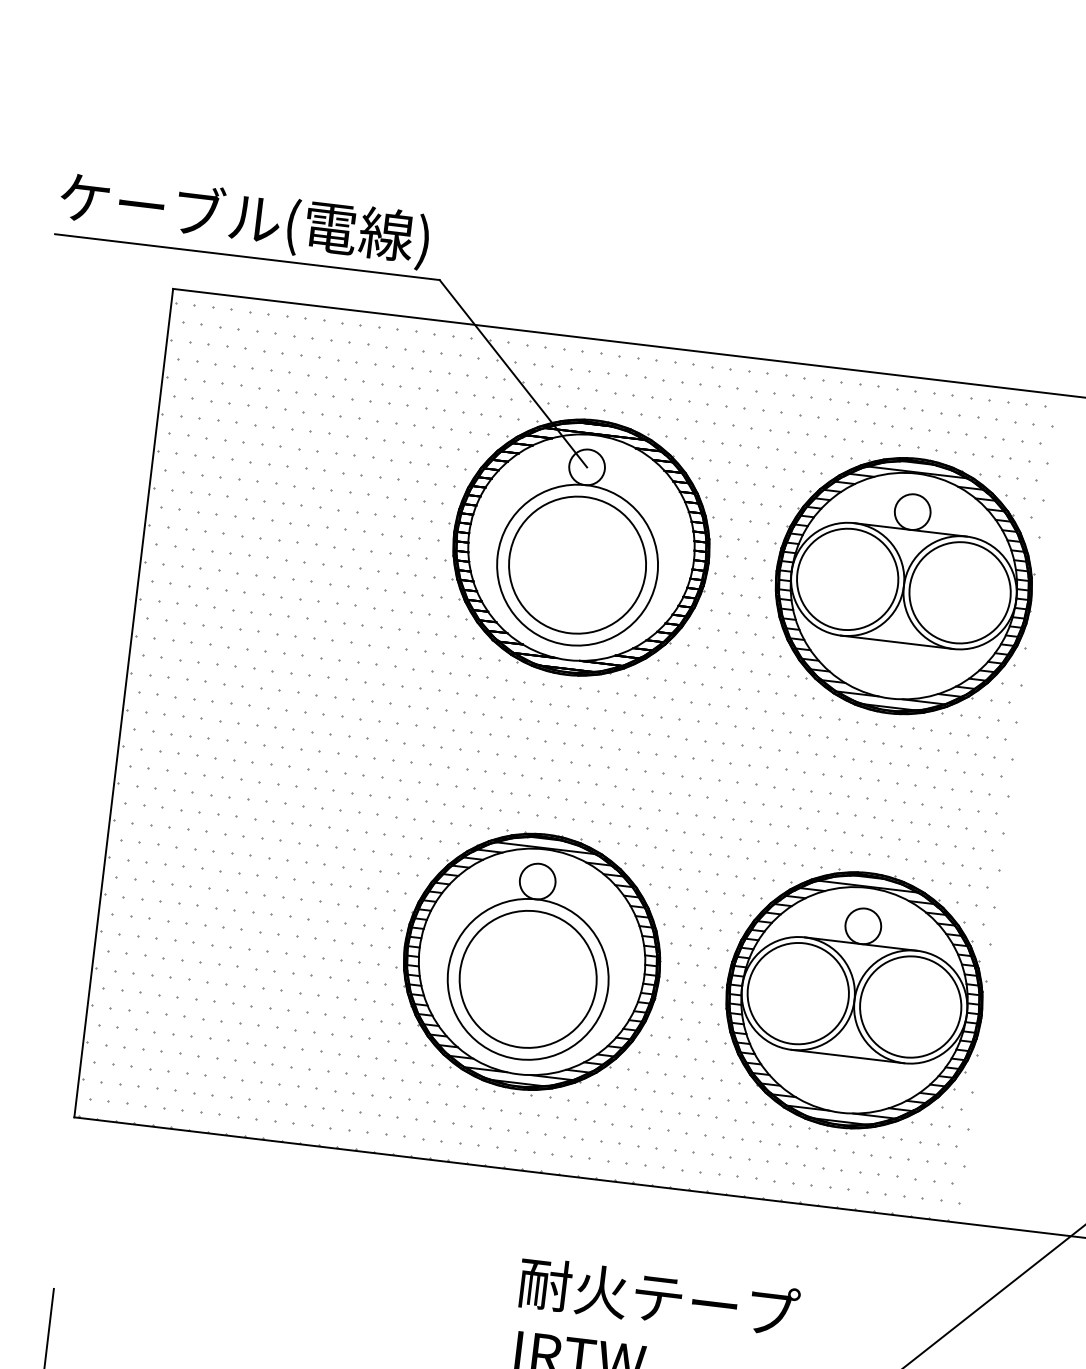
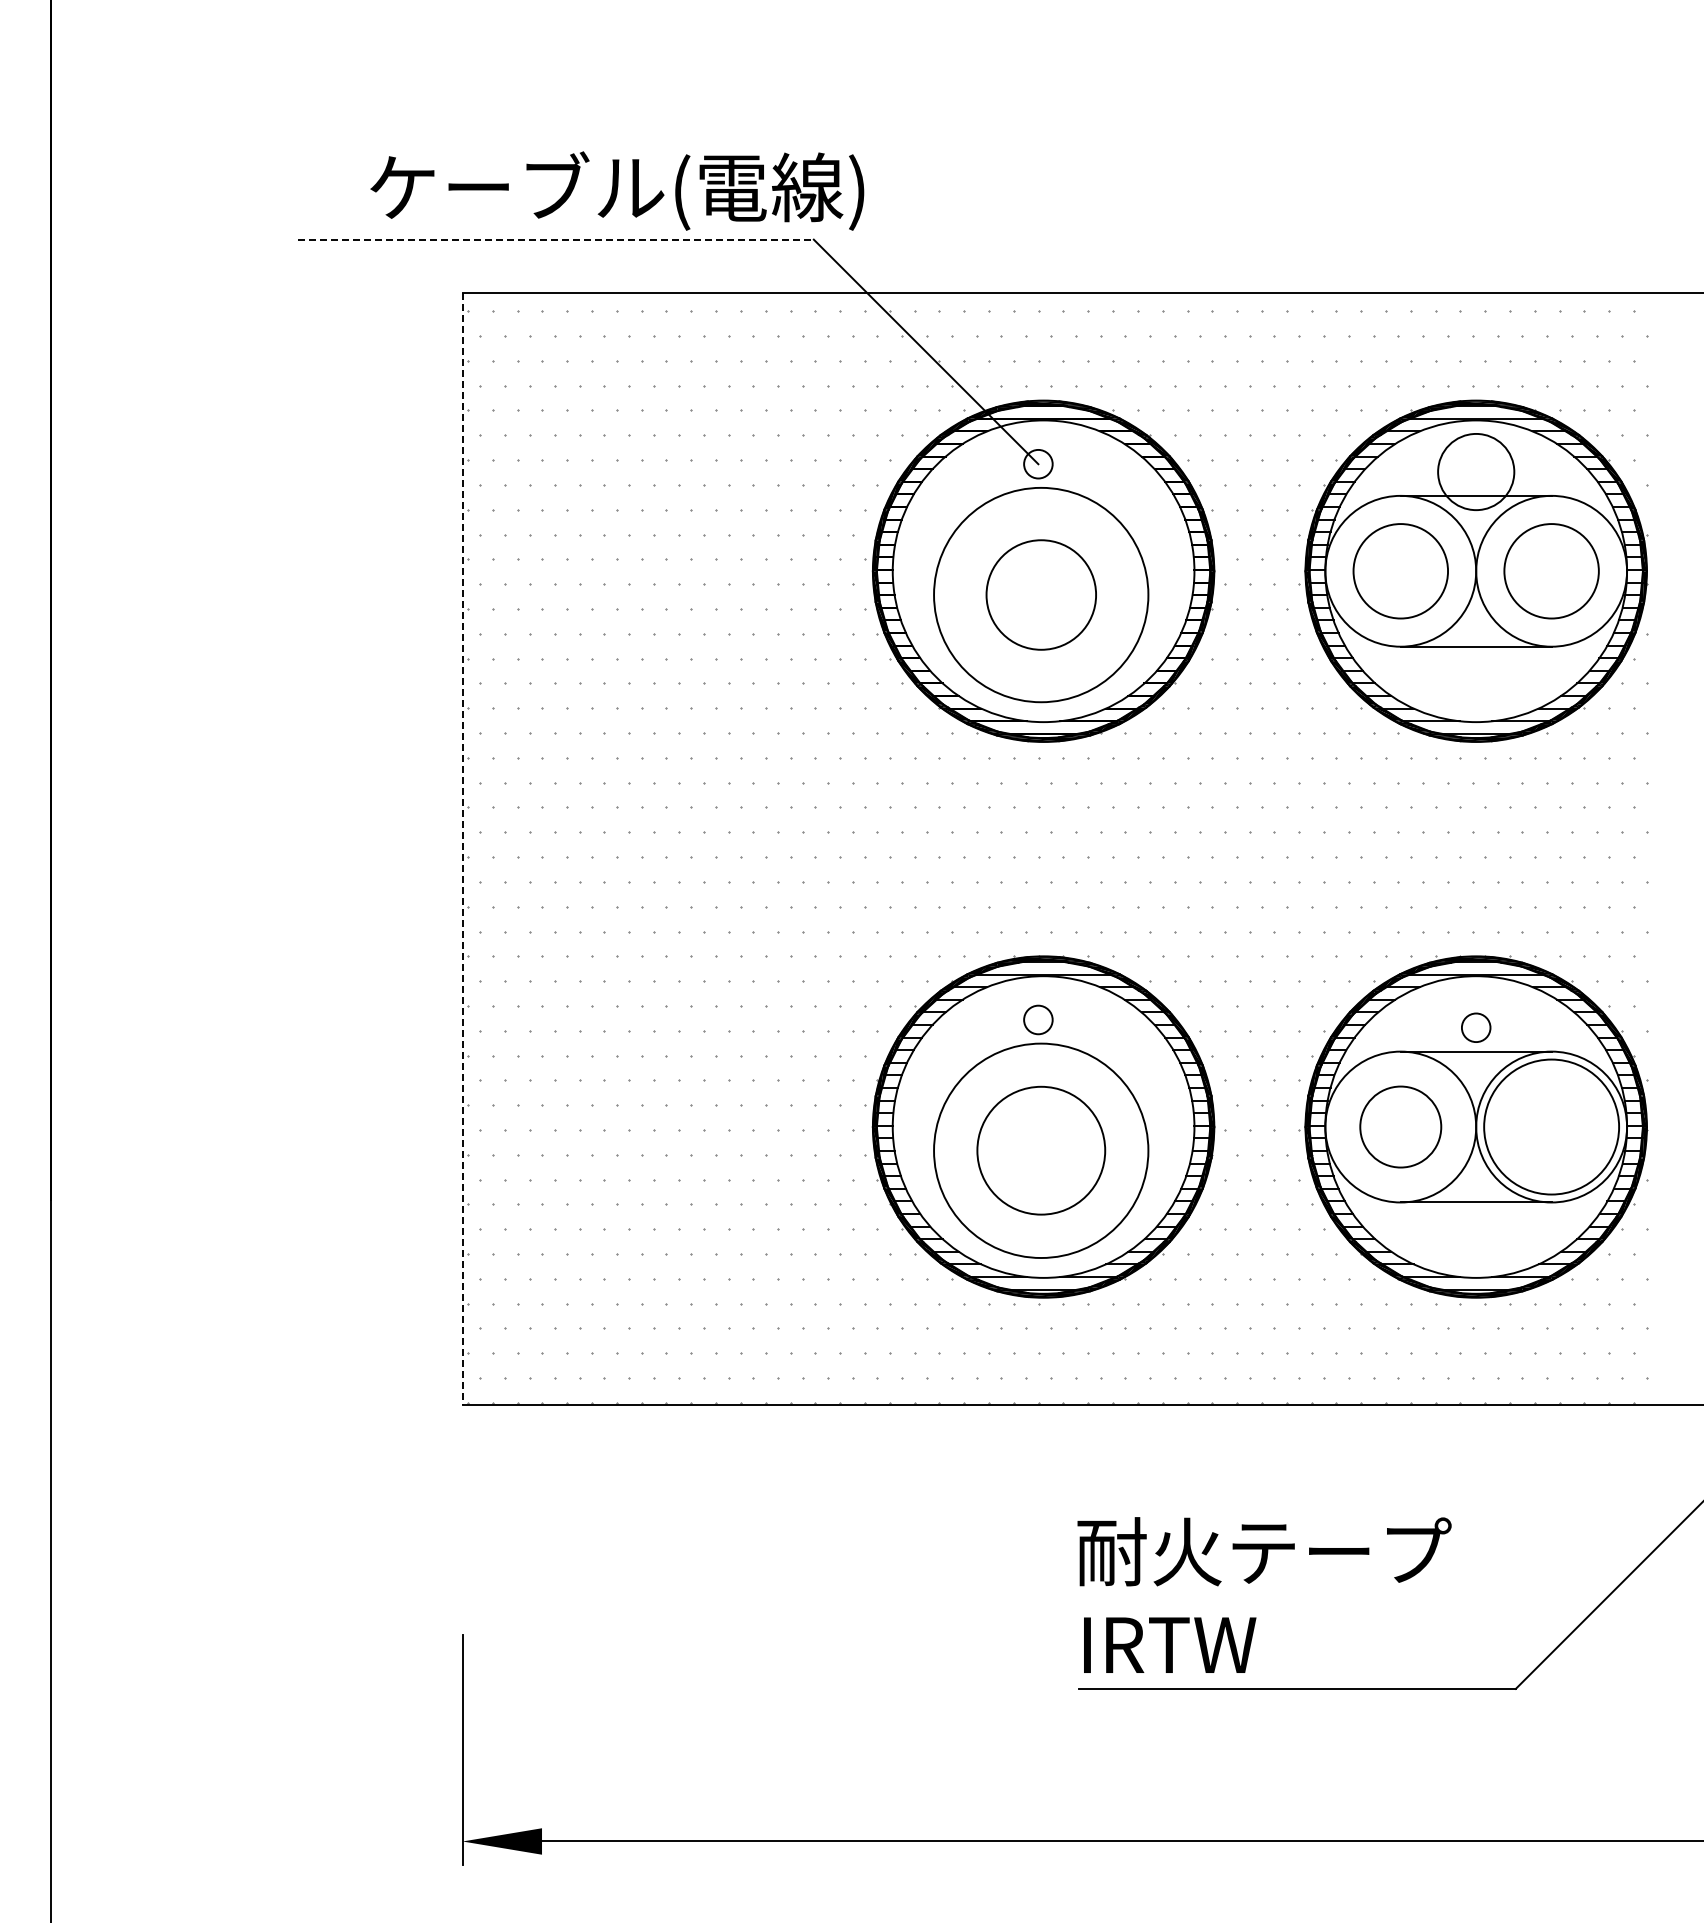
text: (244, 219) -> (617, 190), moved
line: (247, 257) -> (556, 239), solid -> dashed
circle: (587, 467) -> (1038, 464), size x0.6
circle: (912, 511) -> (1476, 471), size x1.6
circle: (577, 564) -> (1041, 594), size x0.6
circle: (847, 578) -> (1400, 570), size x0.7
circle: (960, 592) -> (1551, 570), size x0.7
line: (123, 703) -> (462, 849), solid -> dashed
circle: (537, 881) -> (1038, 1019), size x0.6
circle: (863, 926) -> (1476, 1027), size x0.6
circle: (528, 979) -> (1041, 1150), size x0.7
circle: (798, 993) -> (1400, 1126), size x0.6

